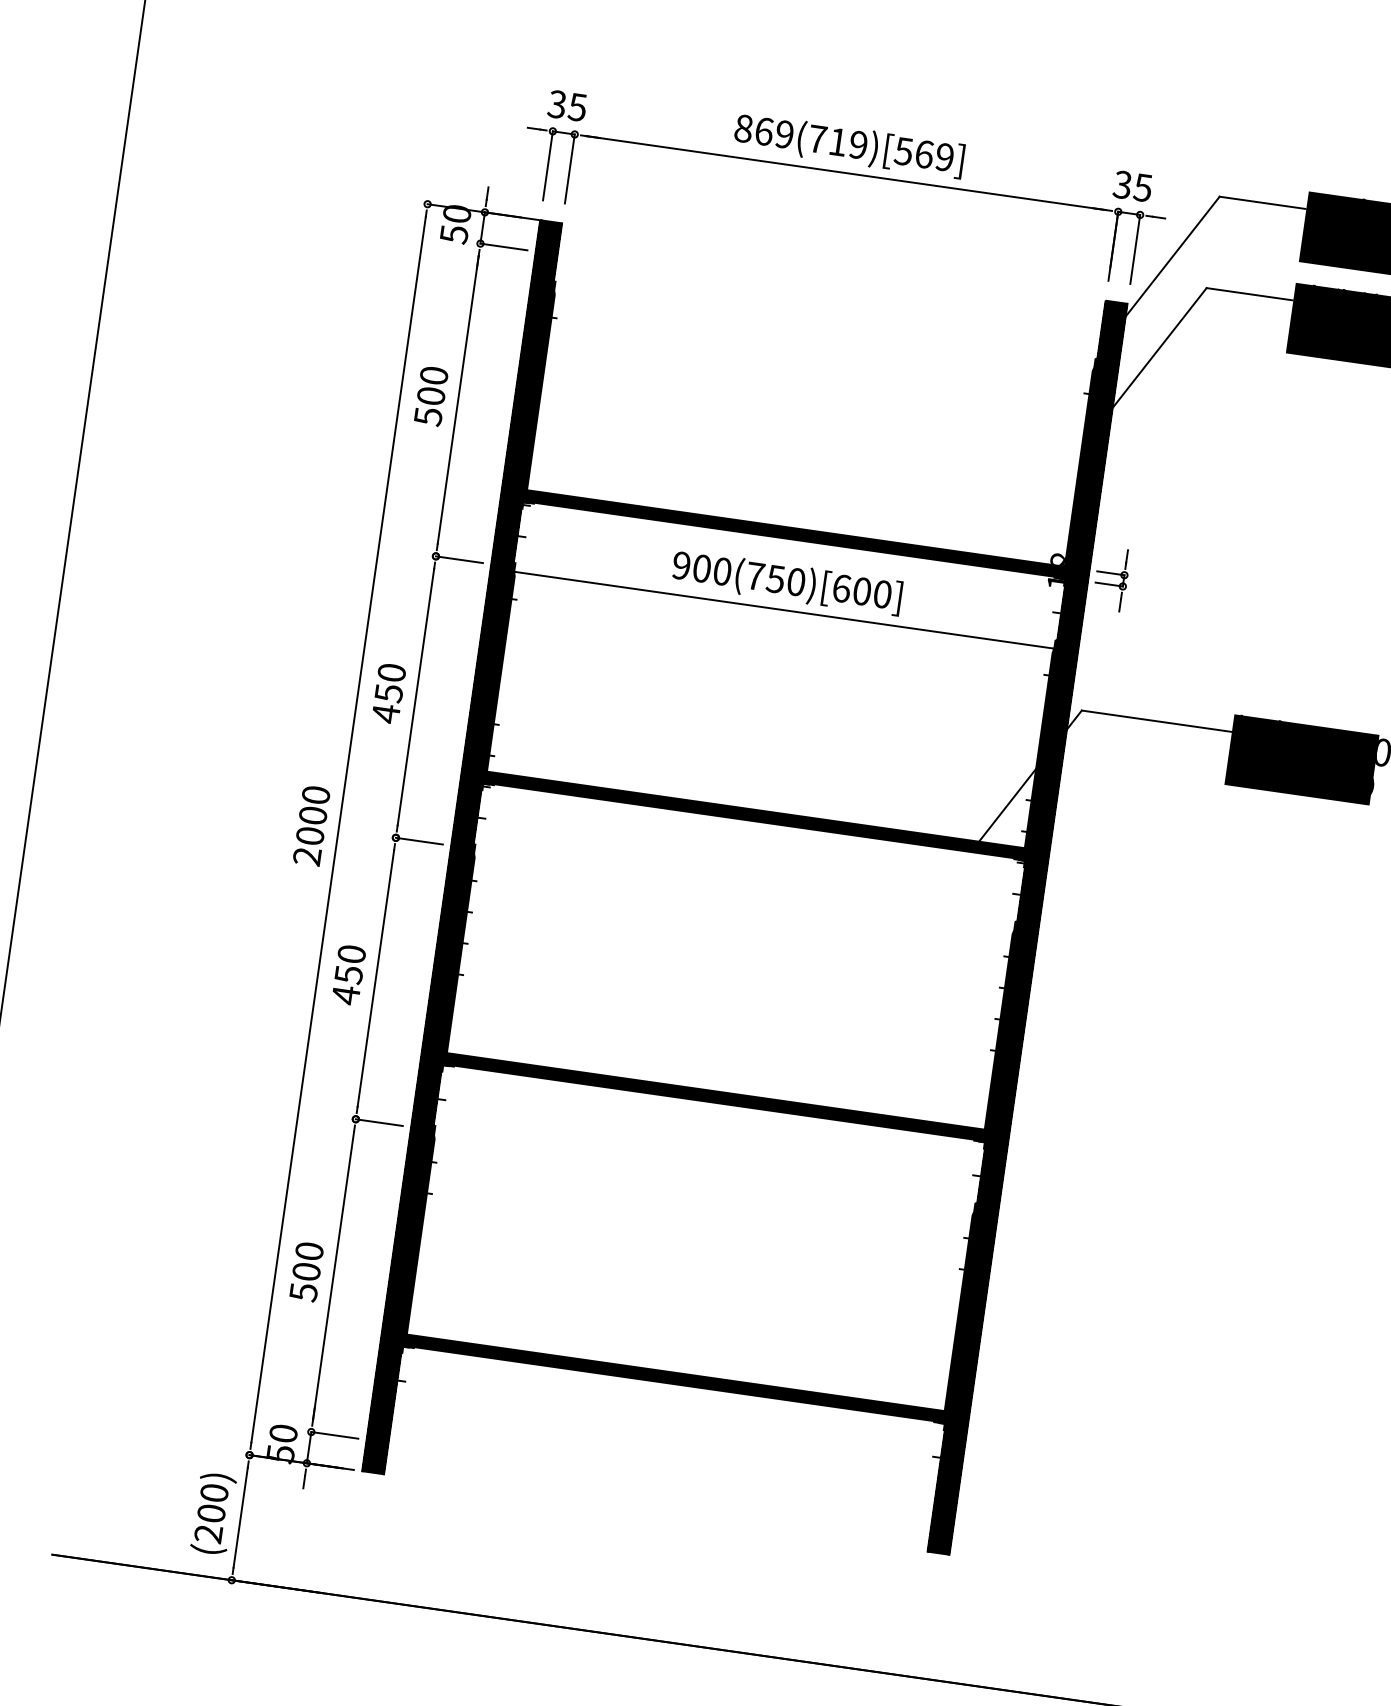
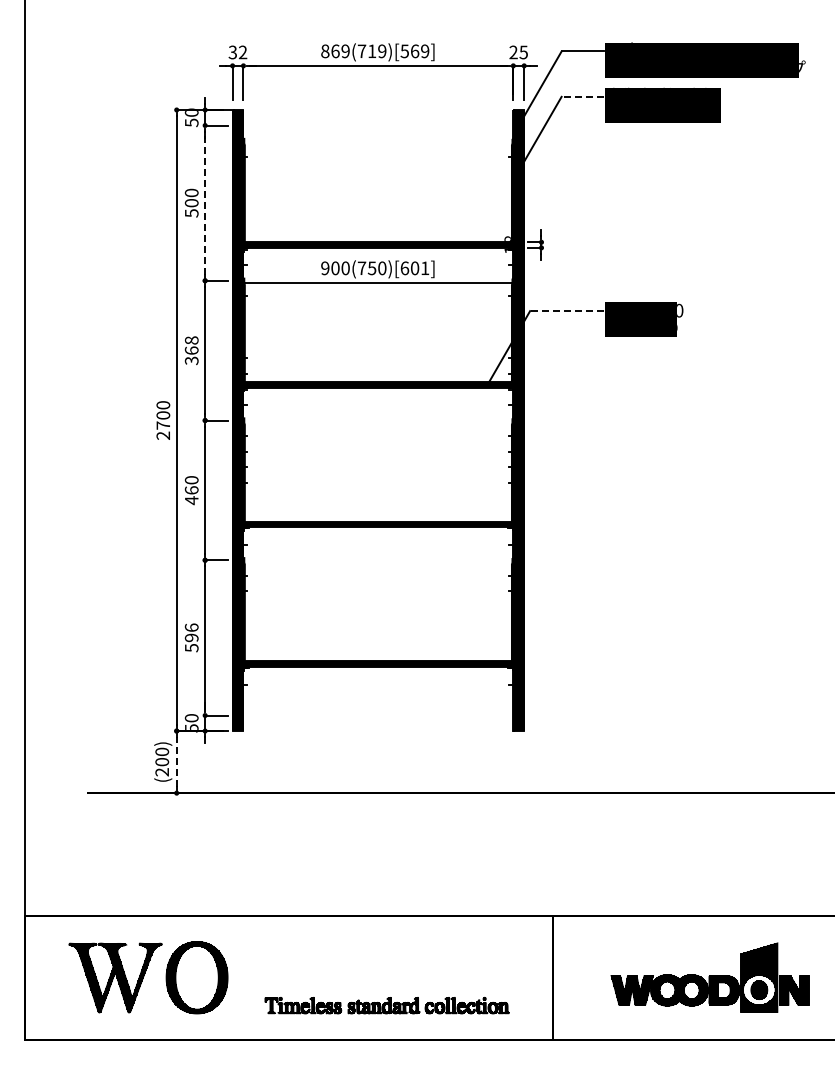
text: (576, 107) -> (242, 52), 35 -> 32
text: (1122, 184) -> (513, 52), 35 -> 25
line: (1248, 293) -> (582, 96), solid -> dashed
line: (459, 398) -> (205, 202), solid -> dashed
text: (883, 594) -> (425, 268), 900(750)[600] -> 900(750)[601]
text: (388, 692) -> (191, 350), 450 -> 368
line: (1154, 721) -> (566, 311), solid -> dashed
text: (310, 835) -> (163, 425), 2000 -> 2700
text: (348, 974) -> (191, 490), 450 -> 460
text: (307, 1260) -> (191, 632), 500 -> 596
line: (240, 1518) -> (176, 762), solid -> dashed

